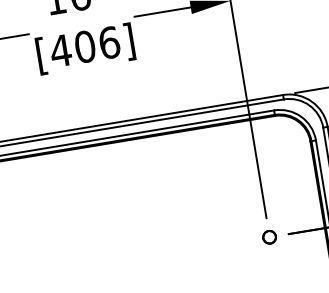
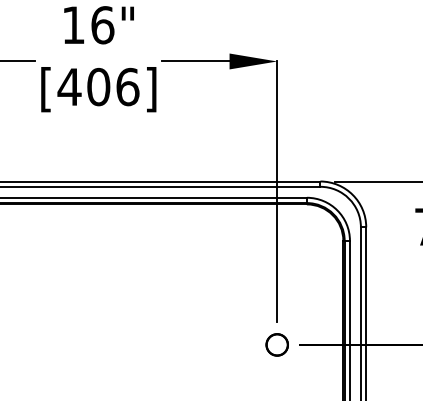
circle: (268, 237) -> (276, 344), size x1.43

